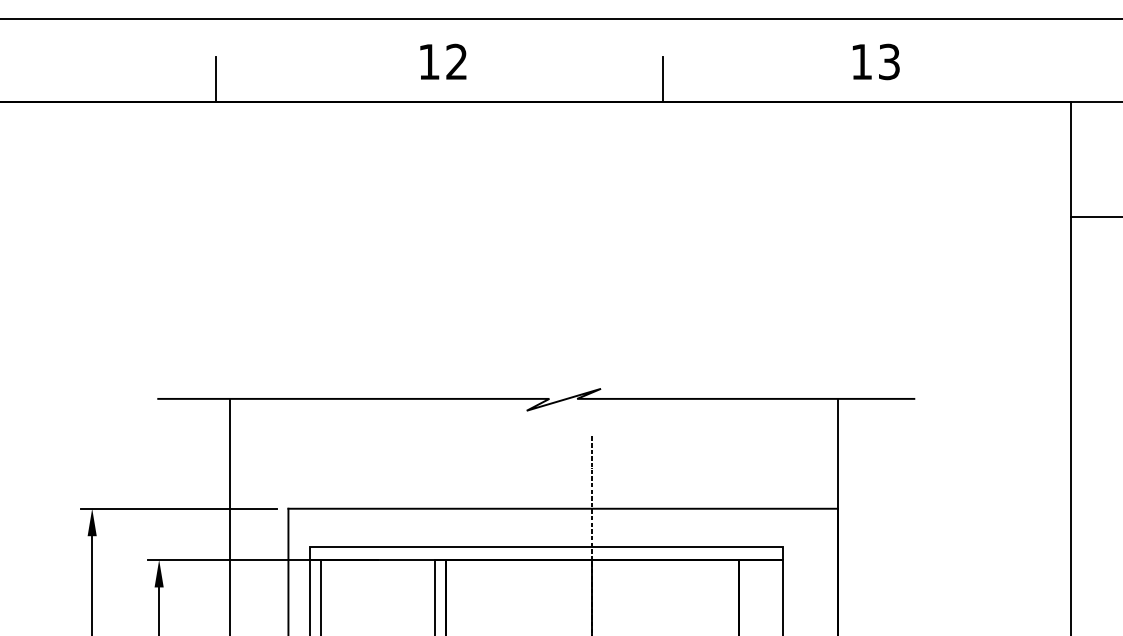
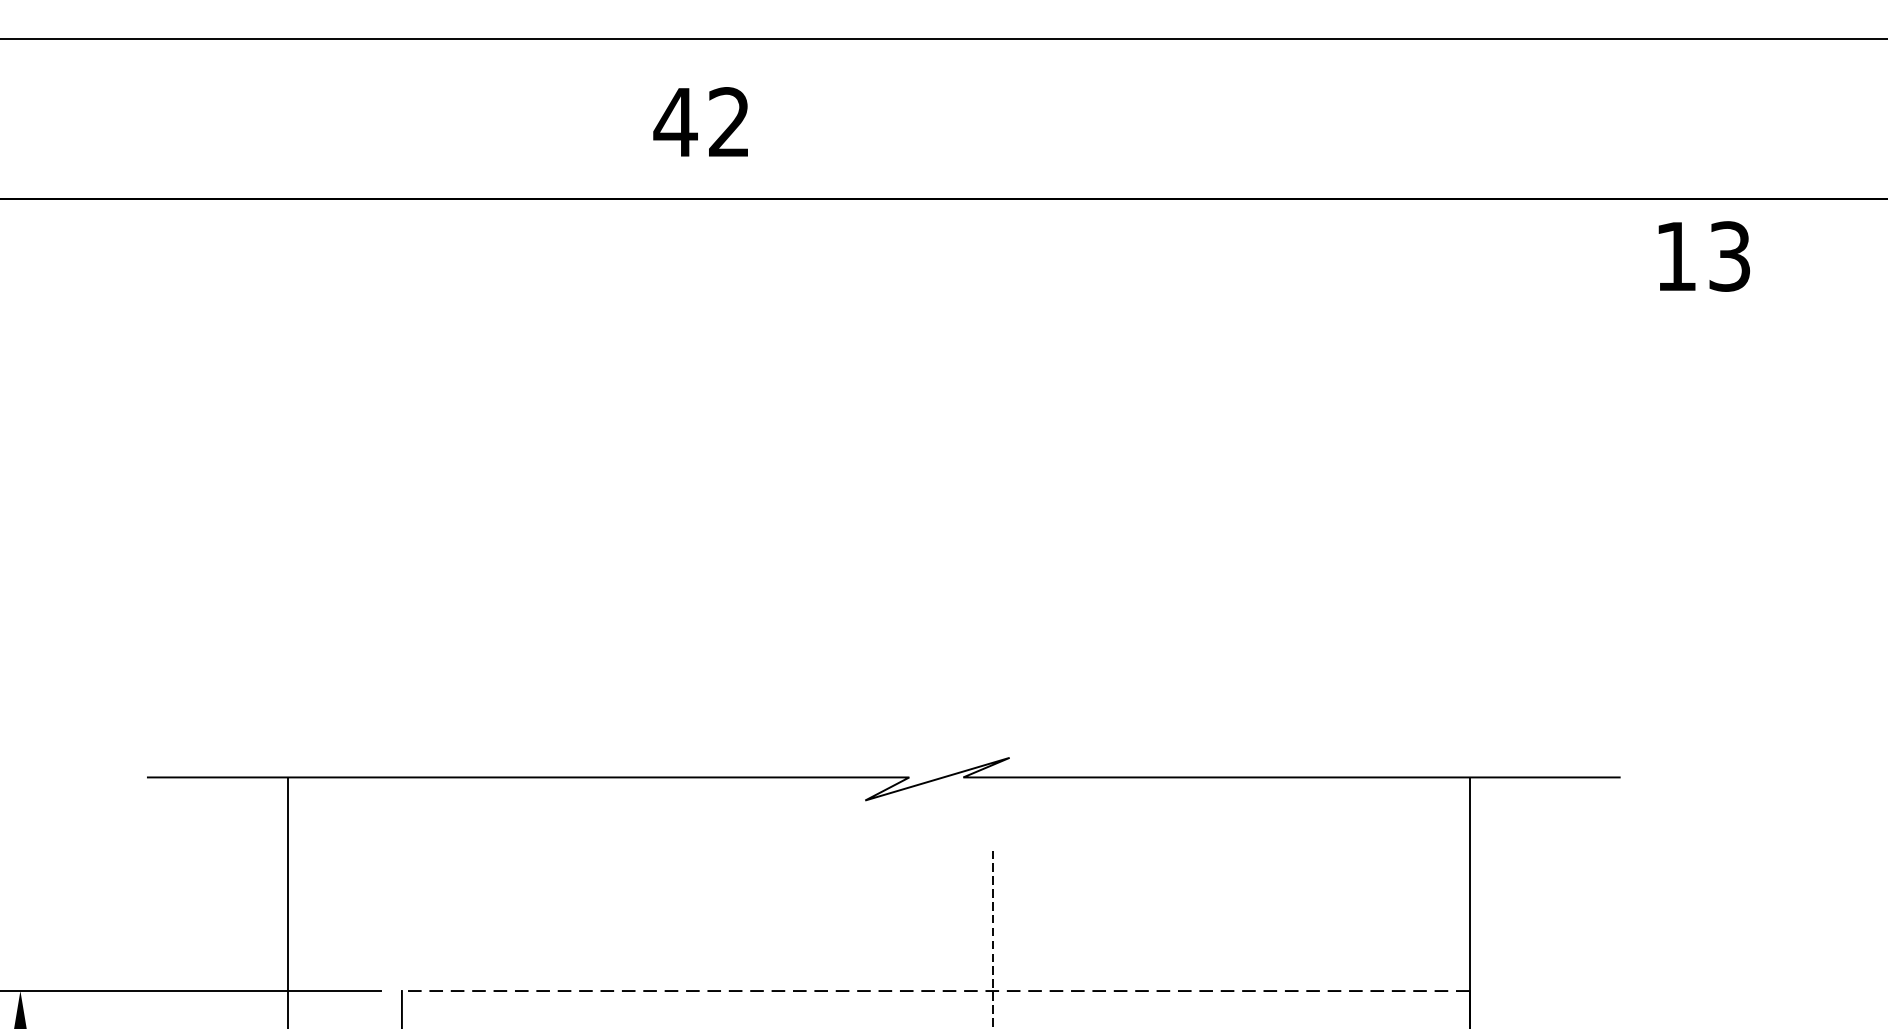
text: (428, 61) -> (674, 121), 12 -> 42
text: (875, 61) -> (1702, 255), moved
line: (215, 78) -> (260, 154), removed
line: (662, 78) -> (1129, 154), removed
line: (563, 508) -> (936, 990), solid -> dashed

